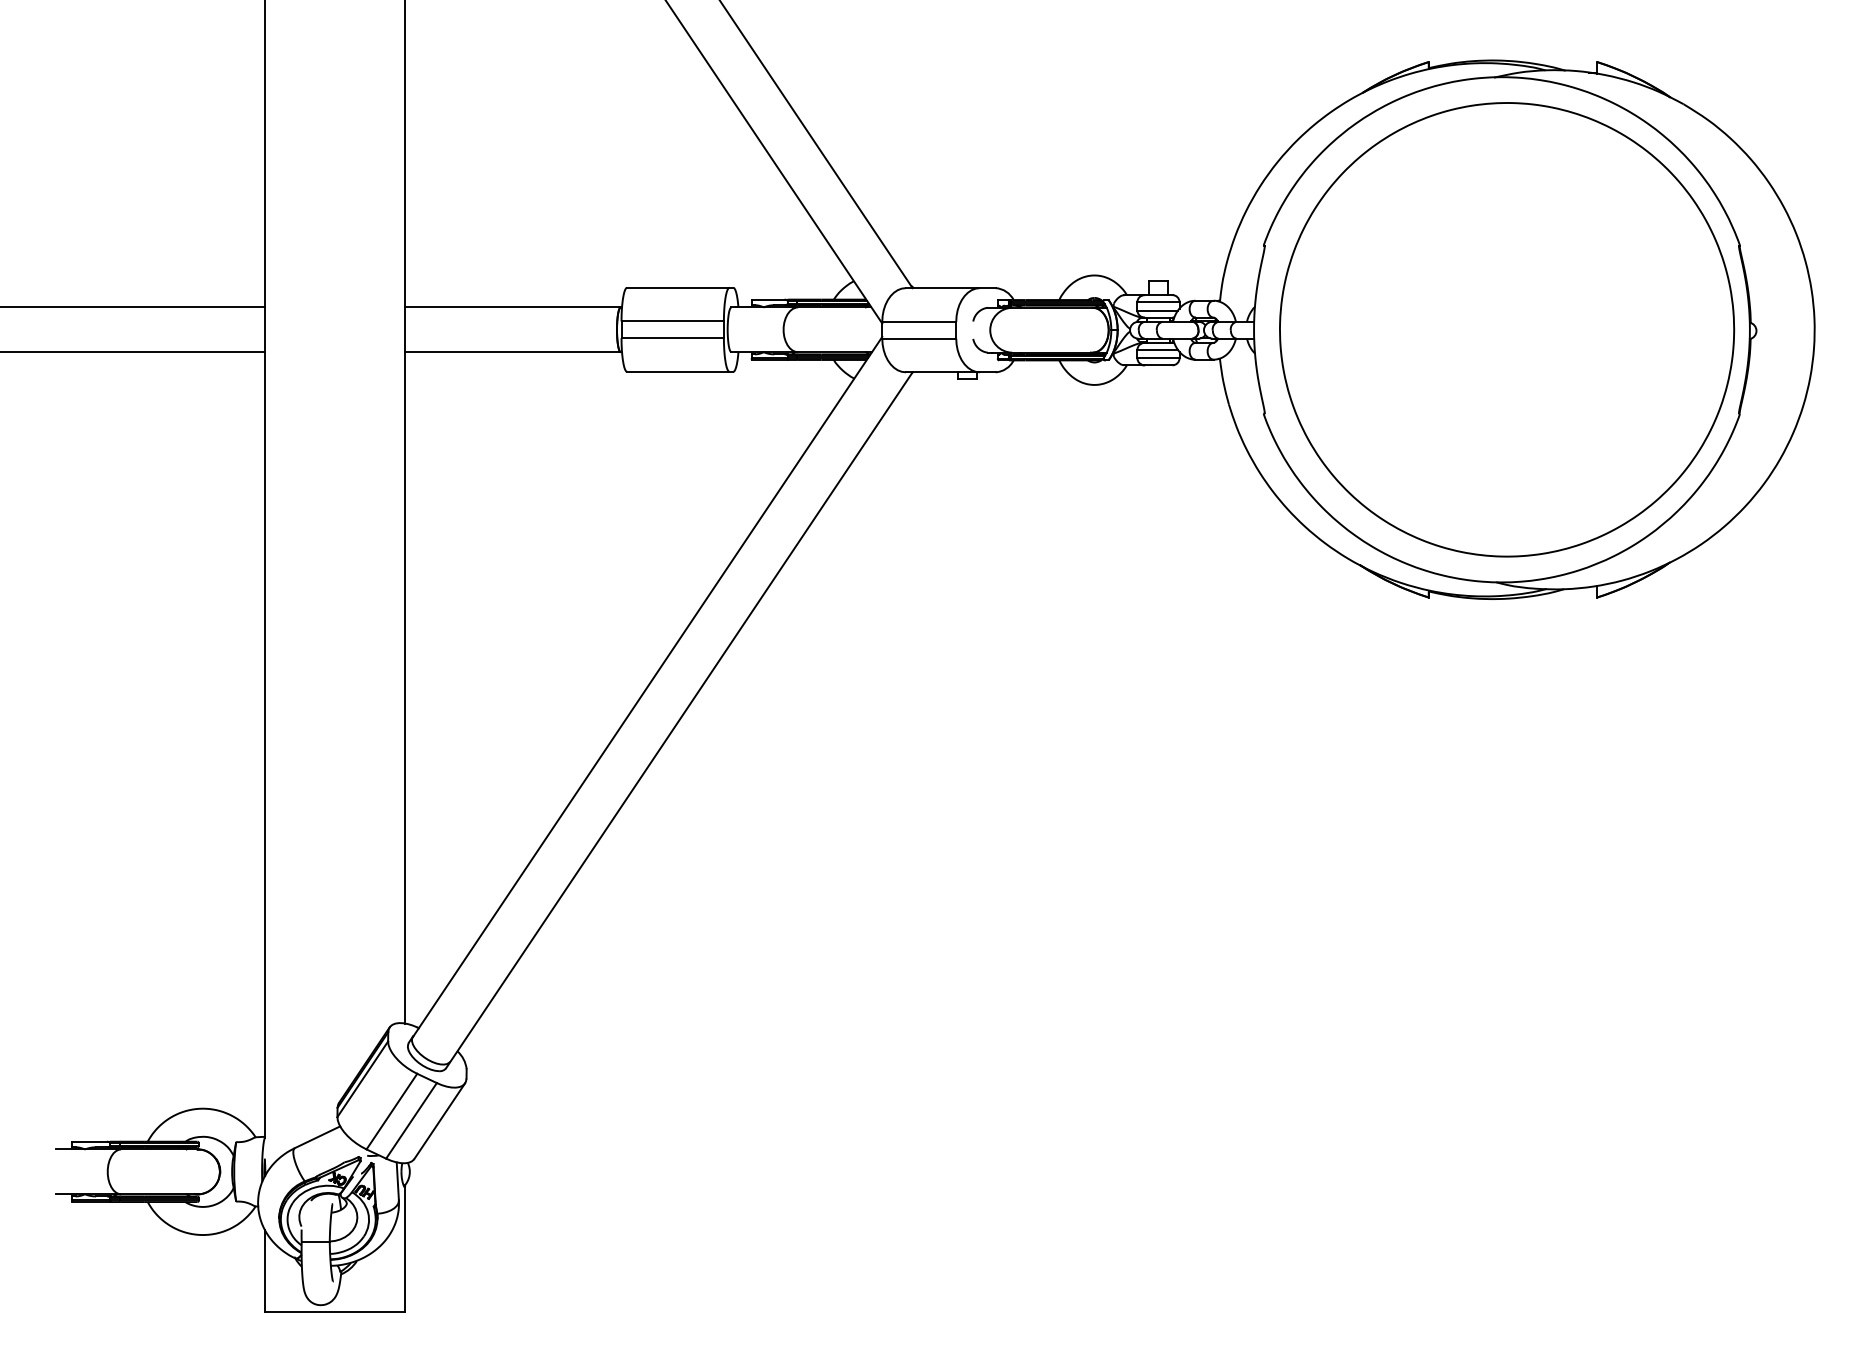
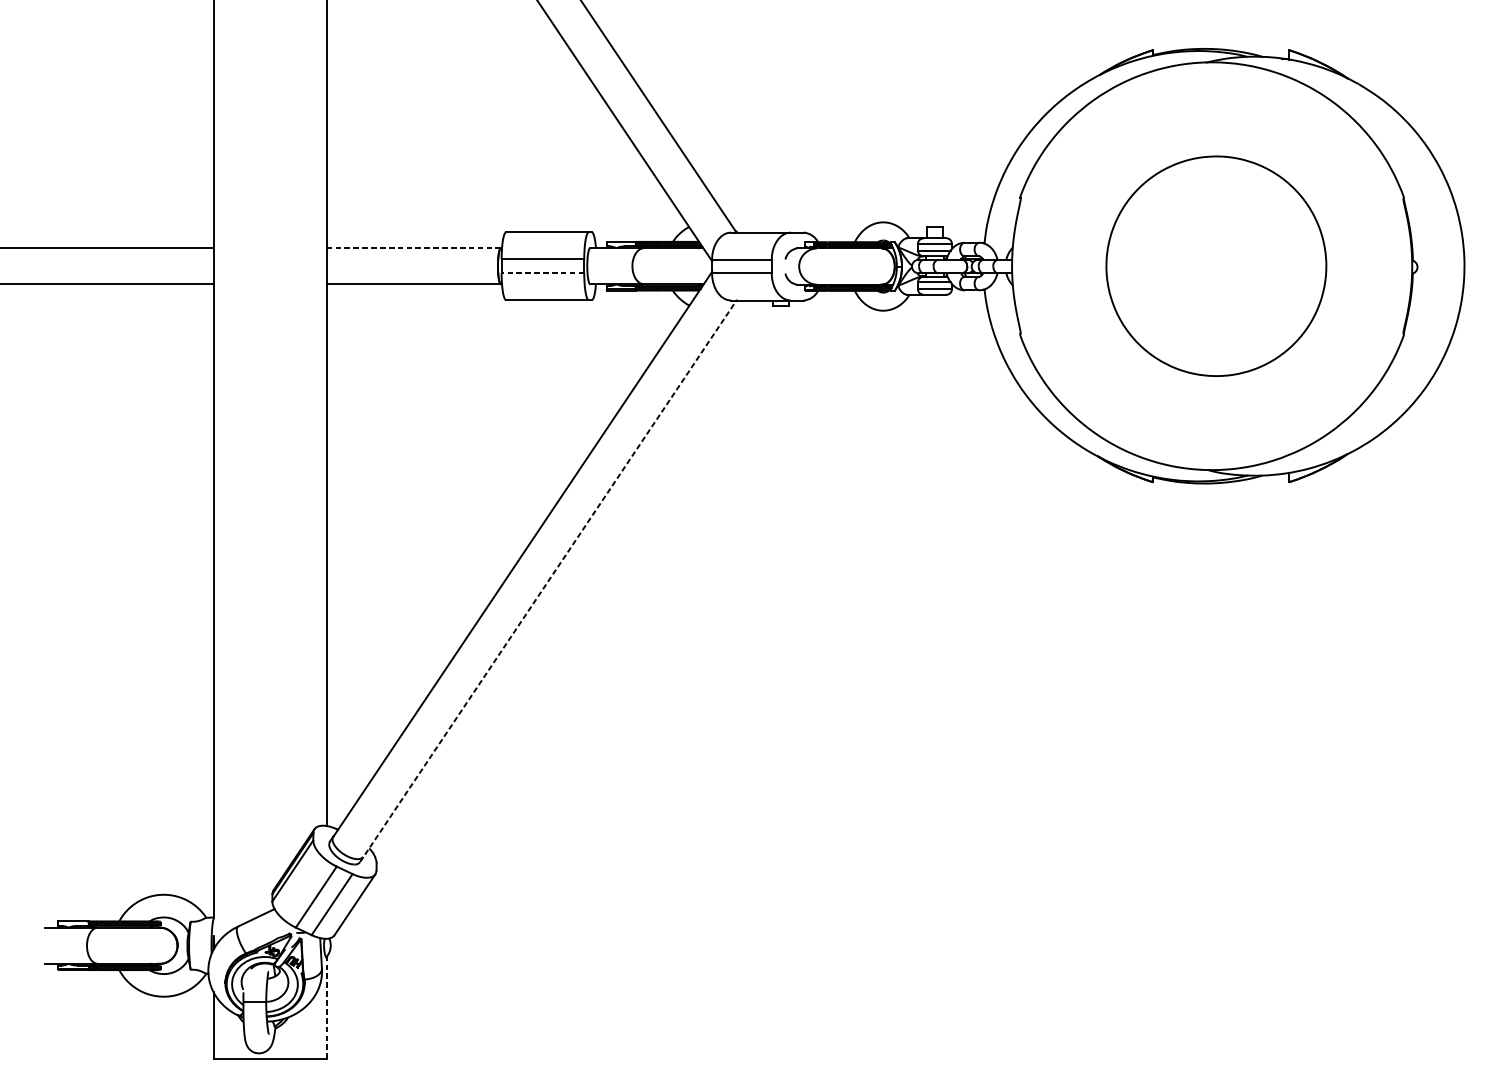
line: (512, 307) -> (413, 248), solid -> dashed
part: (1507, 329) -> (1216, 265), size x0.6
line: (672, 338) -> (542, 273), solid -> dashed
line: (679, 720) -> (548, 581), solid -> dashed
line: (405, 1248) -> (327, 1007), solid -> dashed

